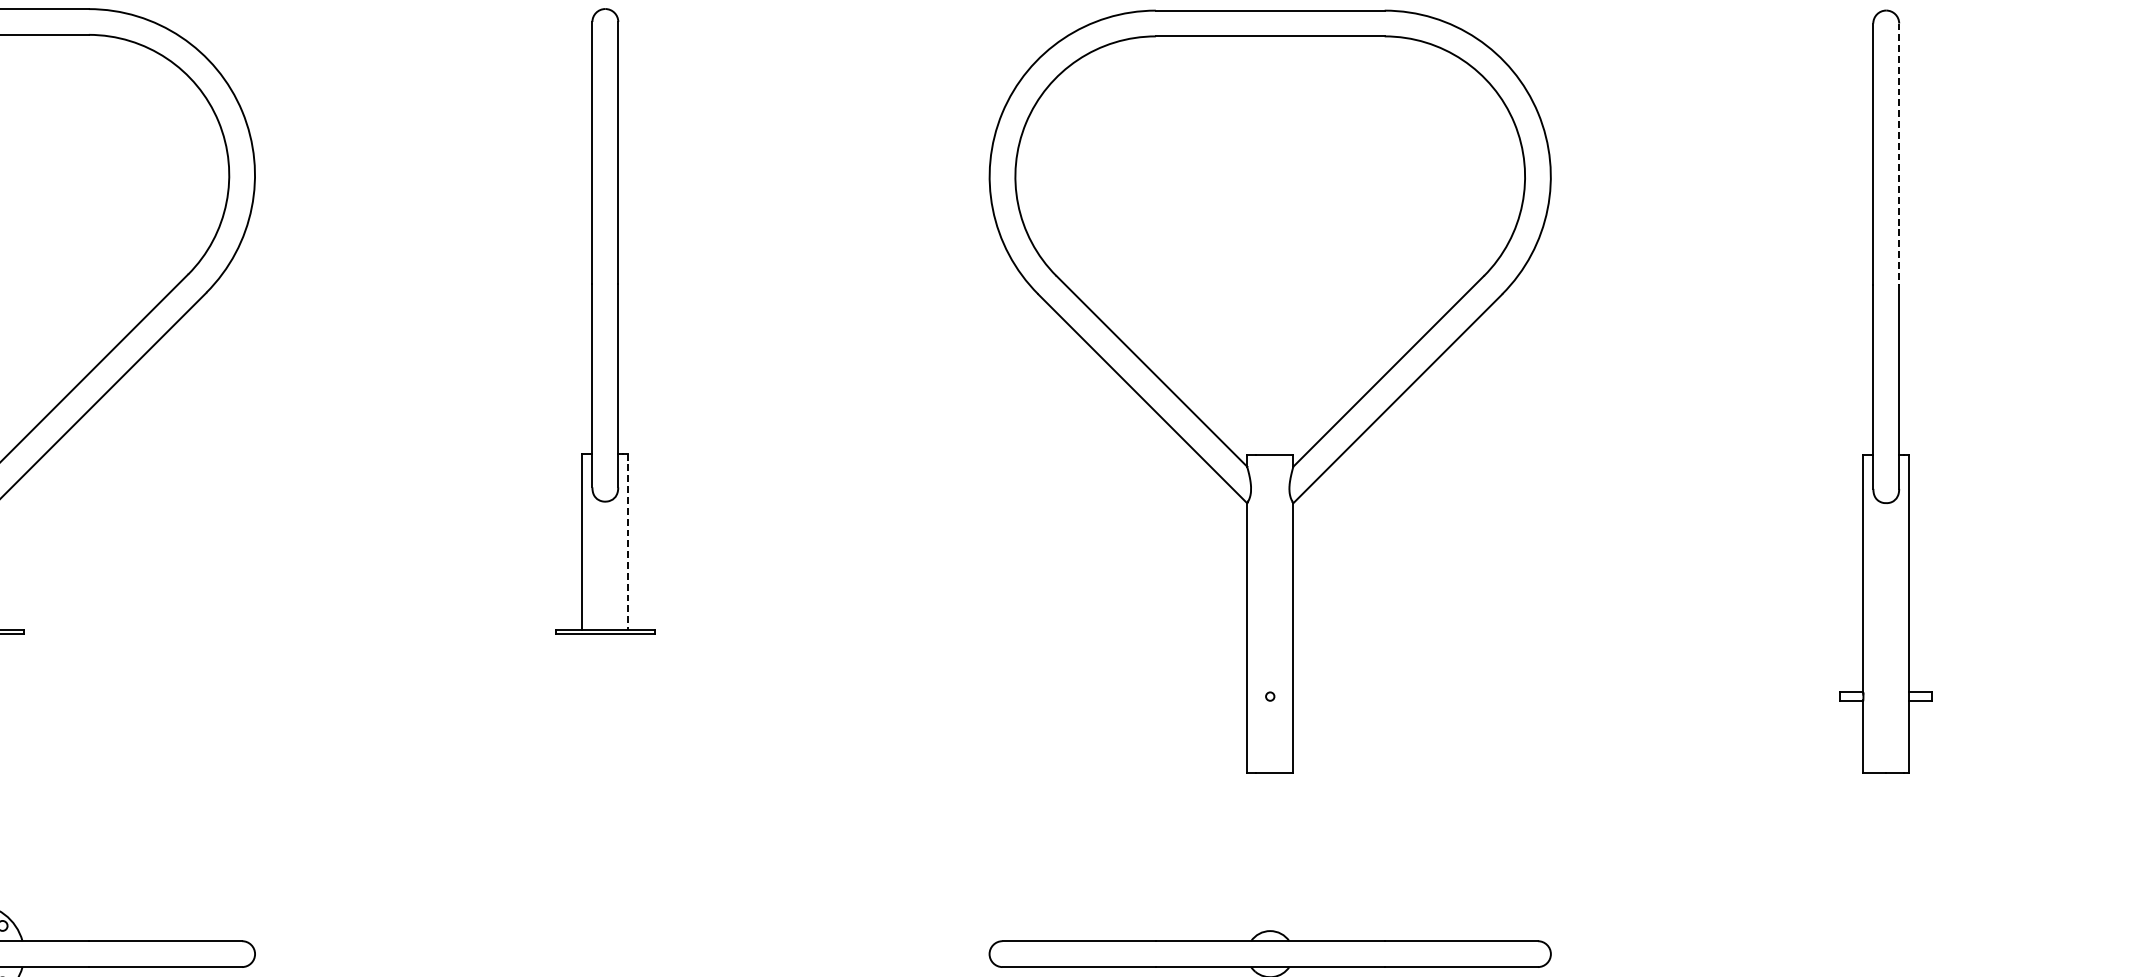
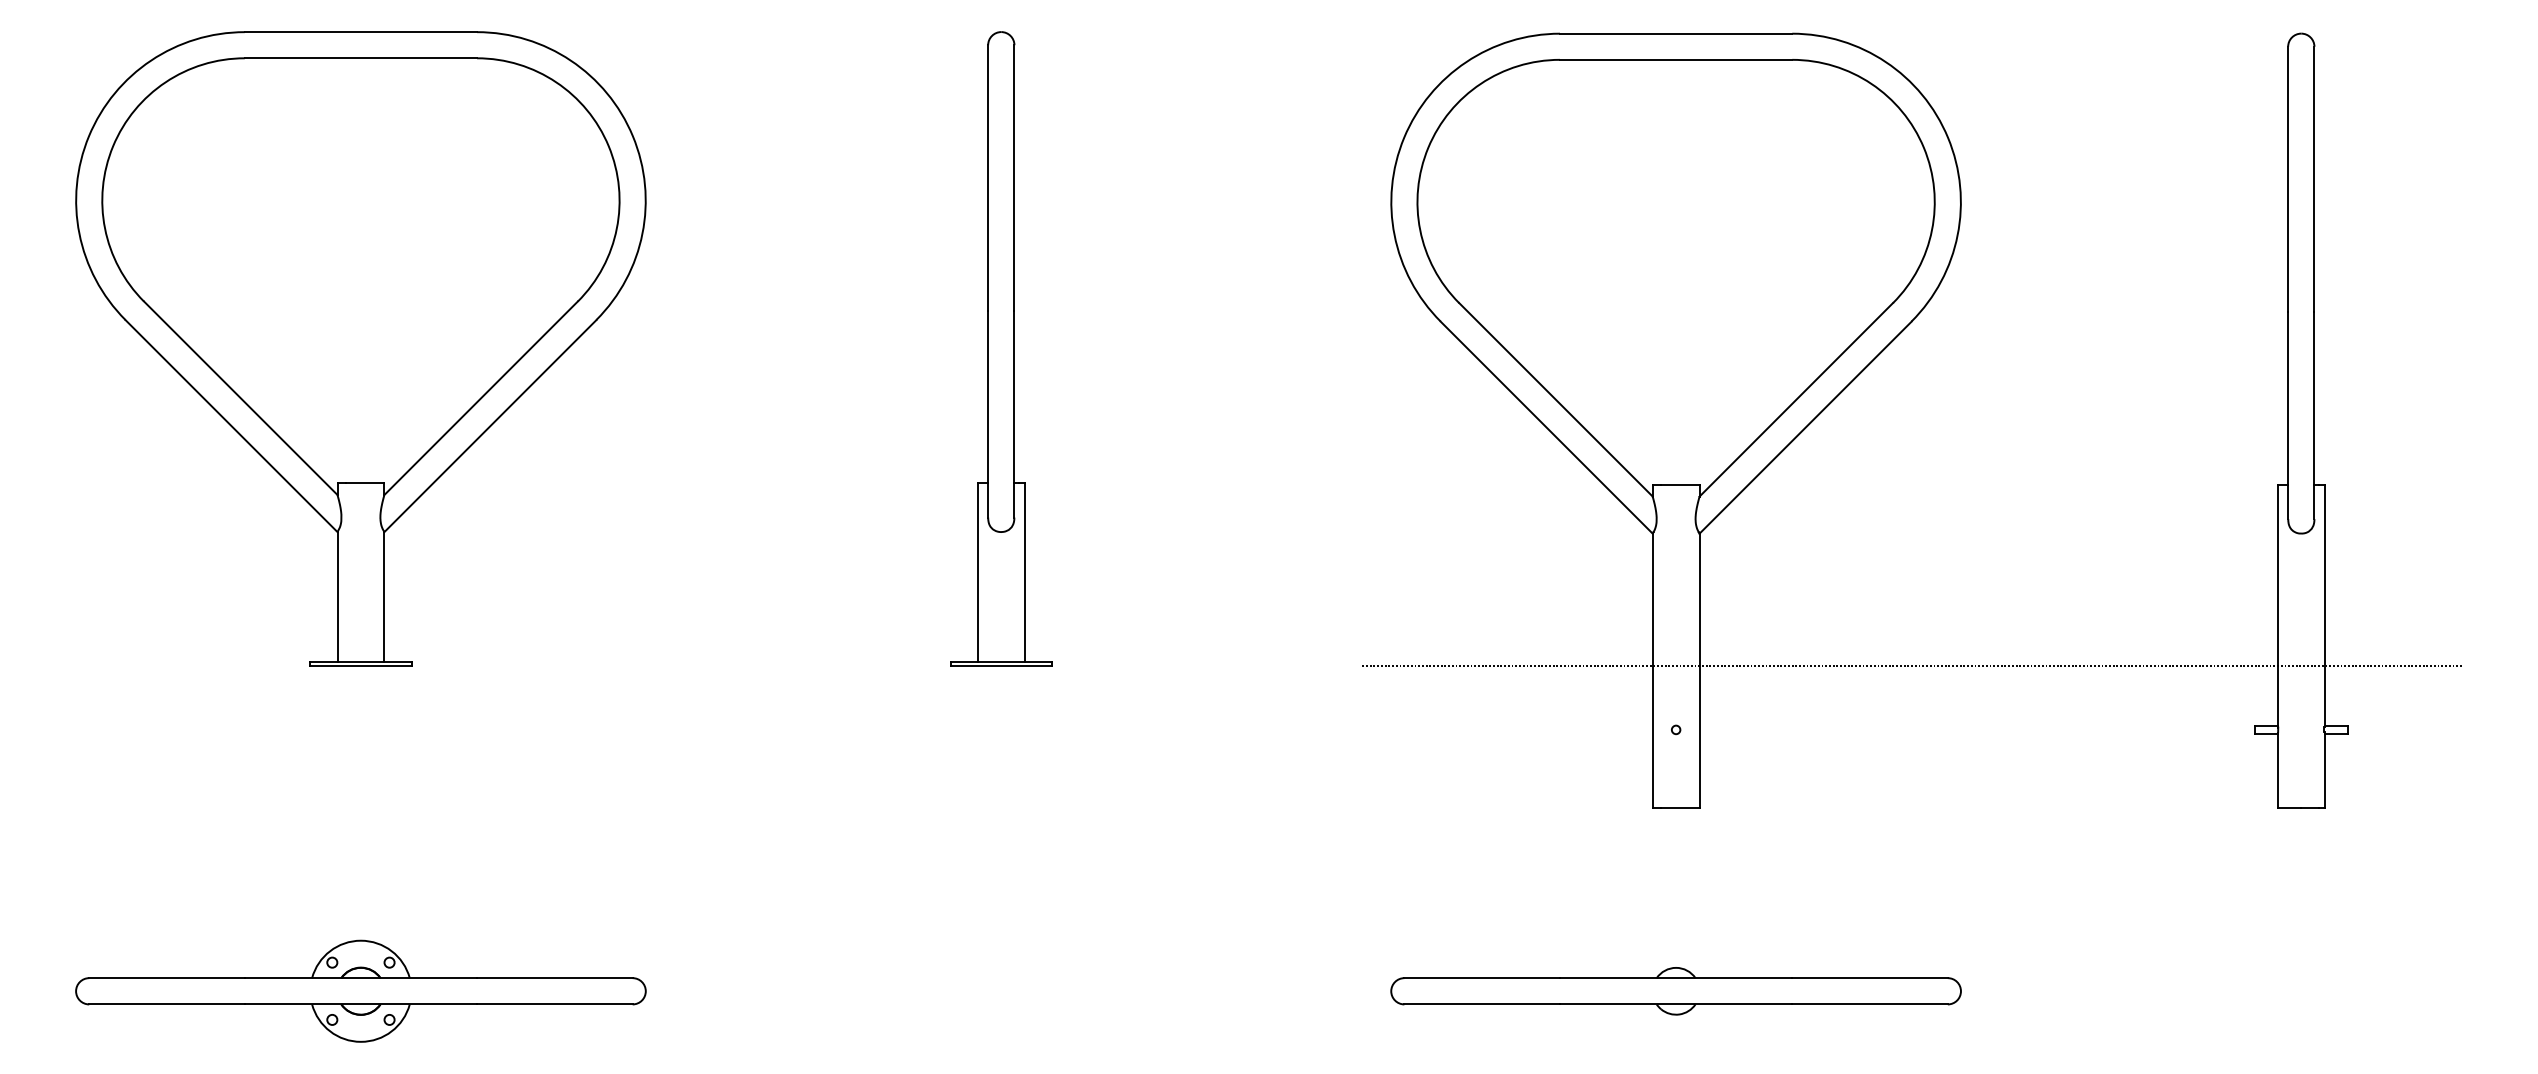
line: (1899, 154) -> (2314, 179), dashed -> solid
line: (628, 542) -> (1024, 573), dashed -> solid
line: (1503, 634) -> (1912, 666), added

